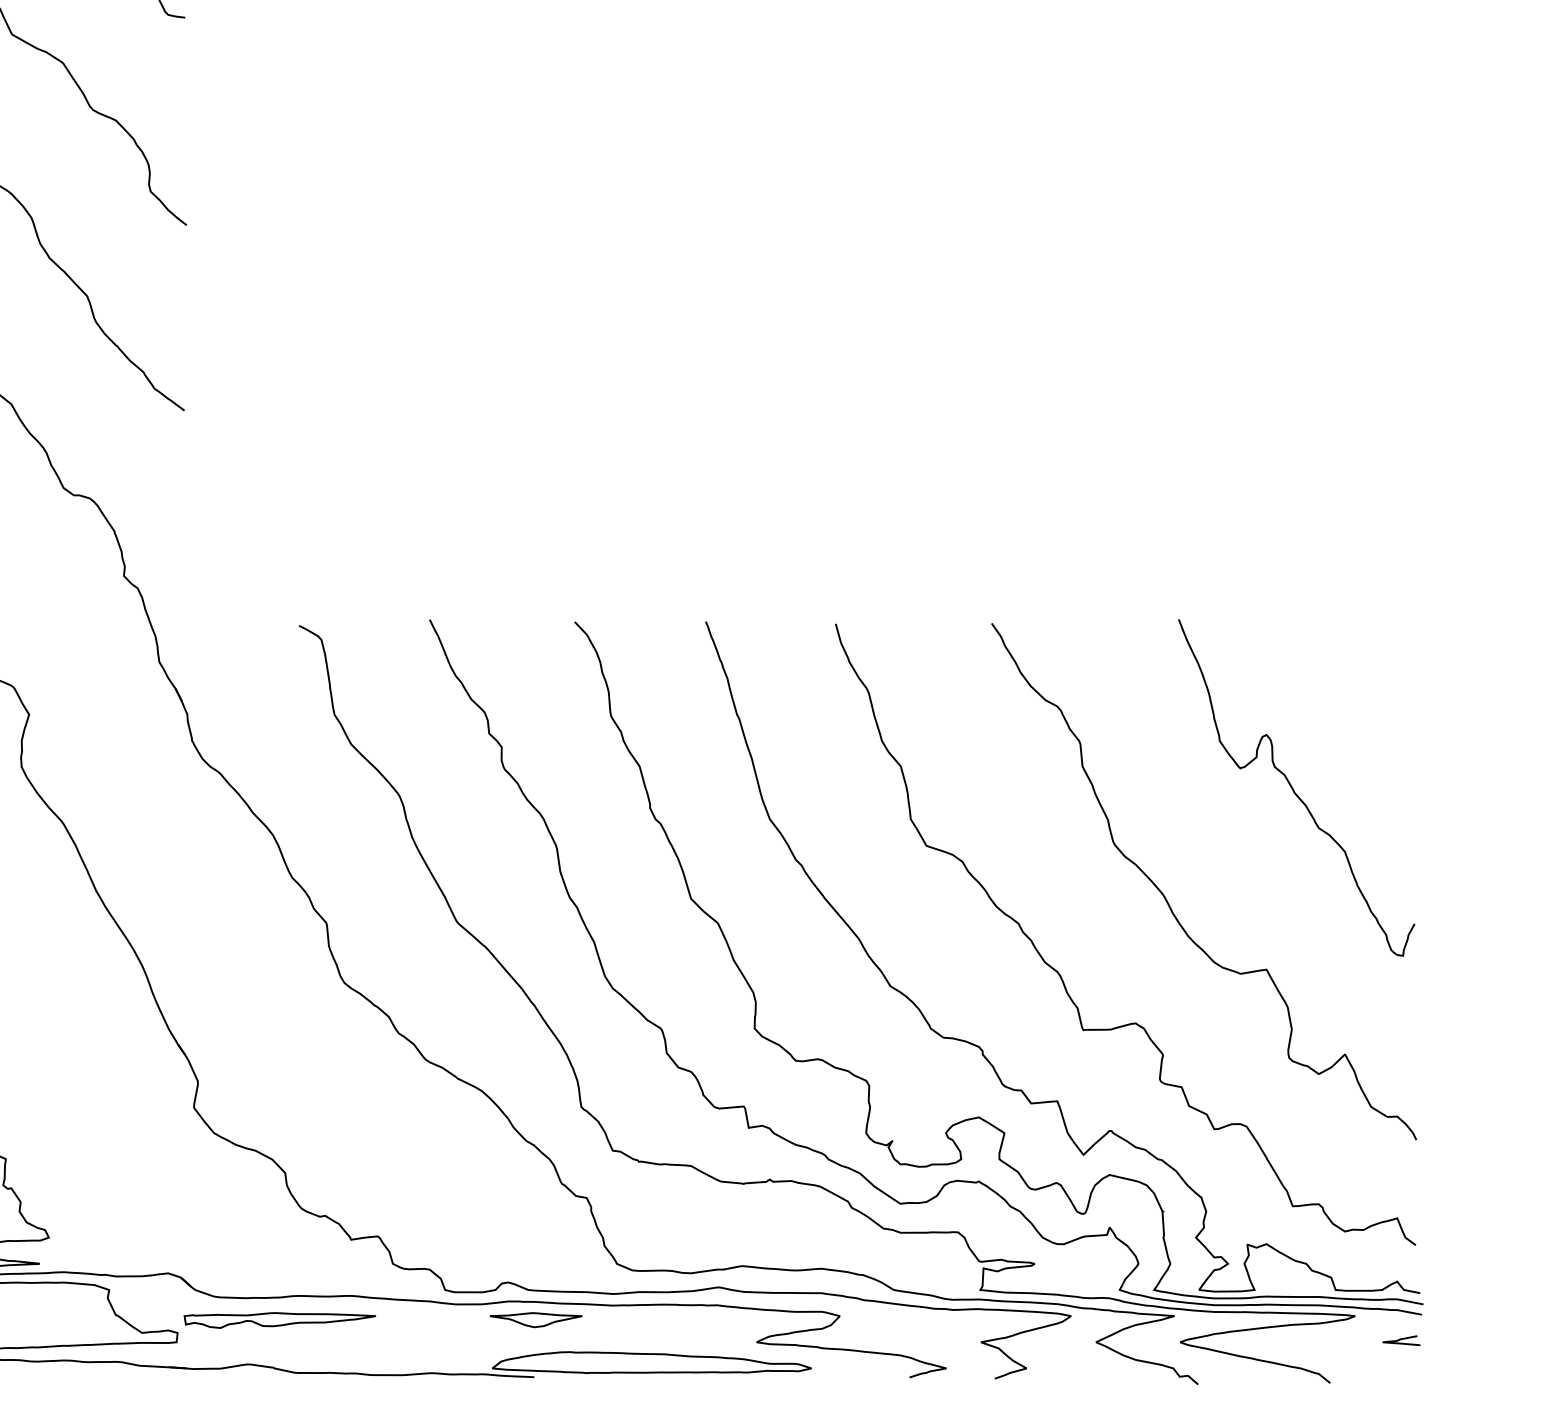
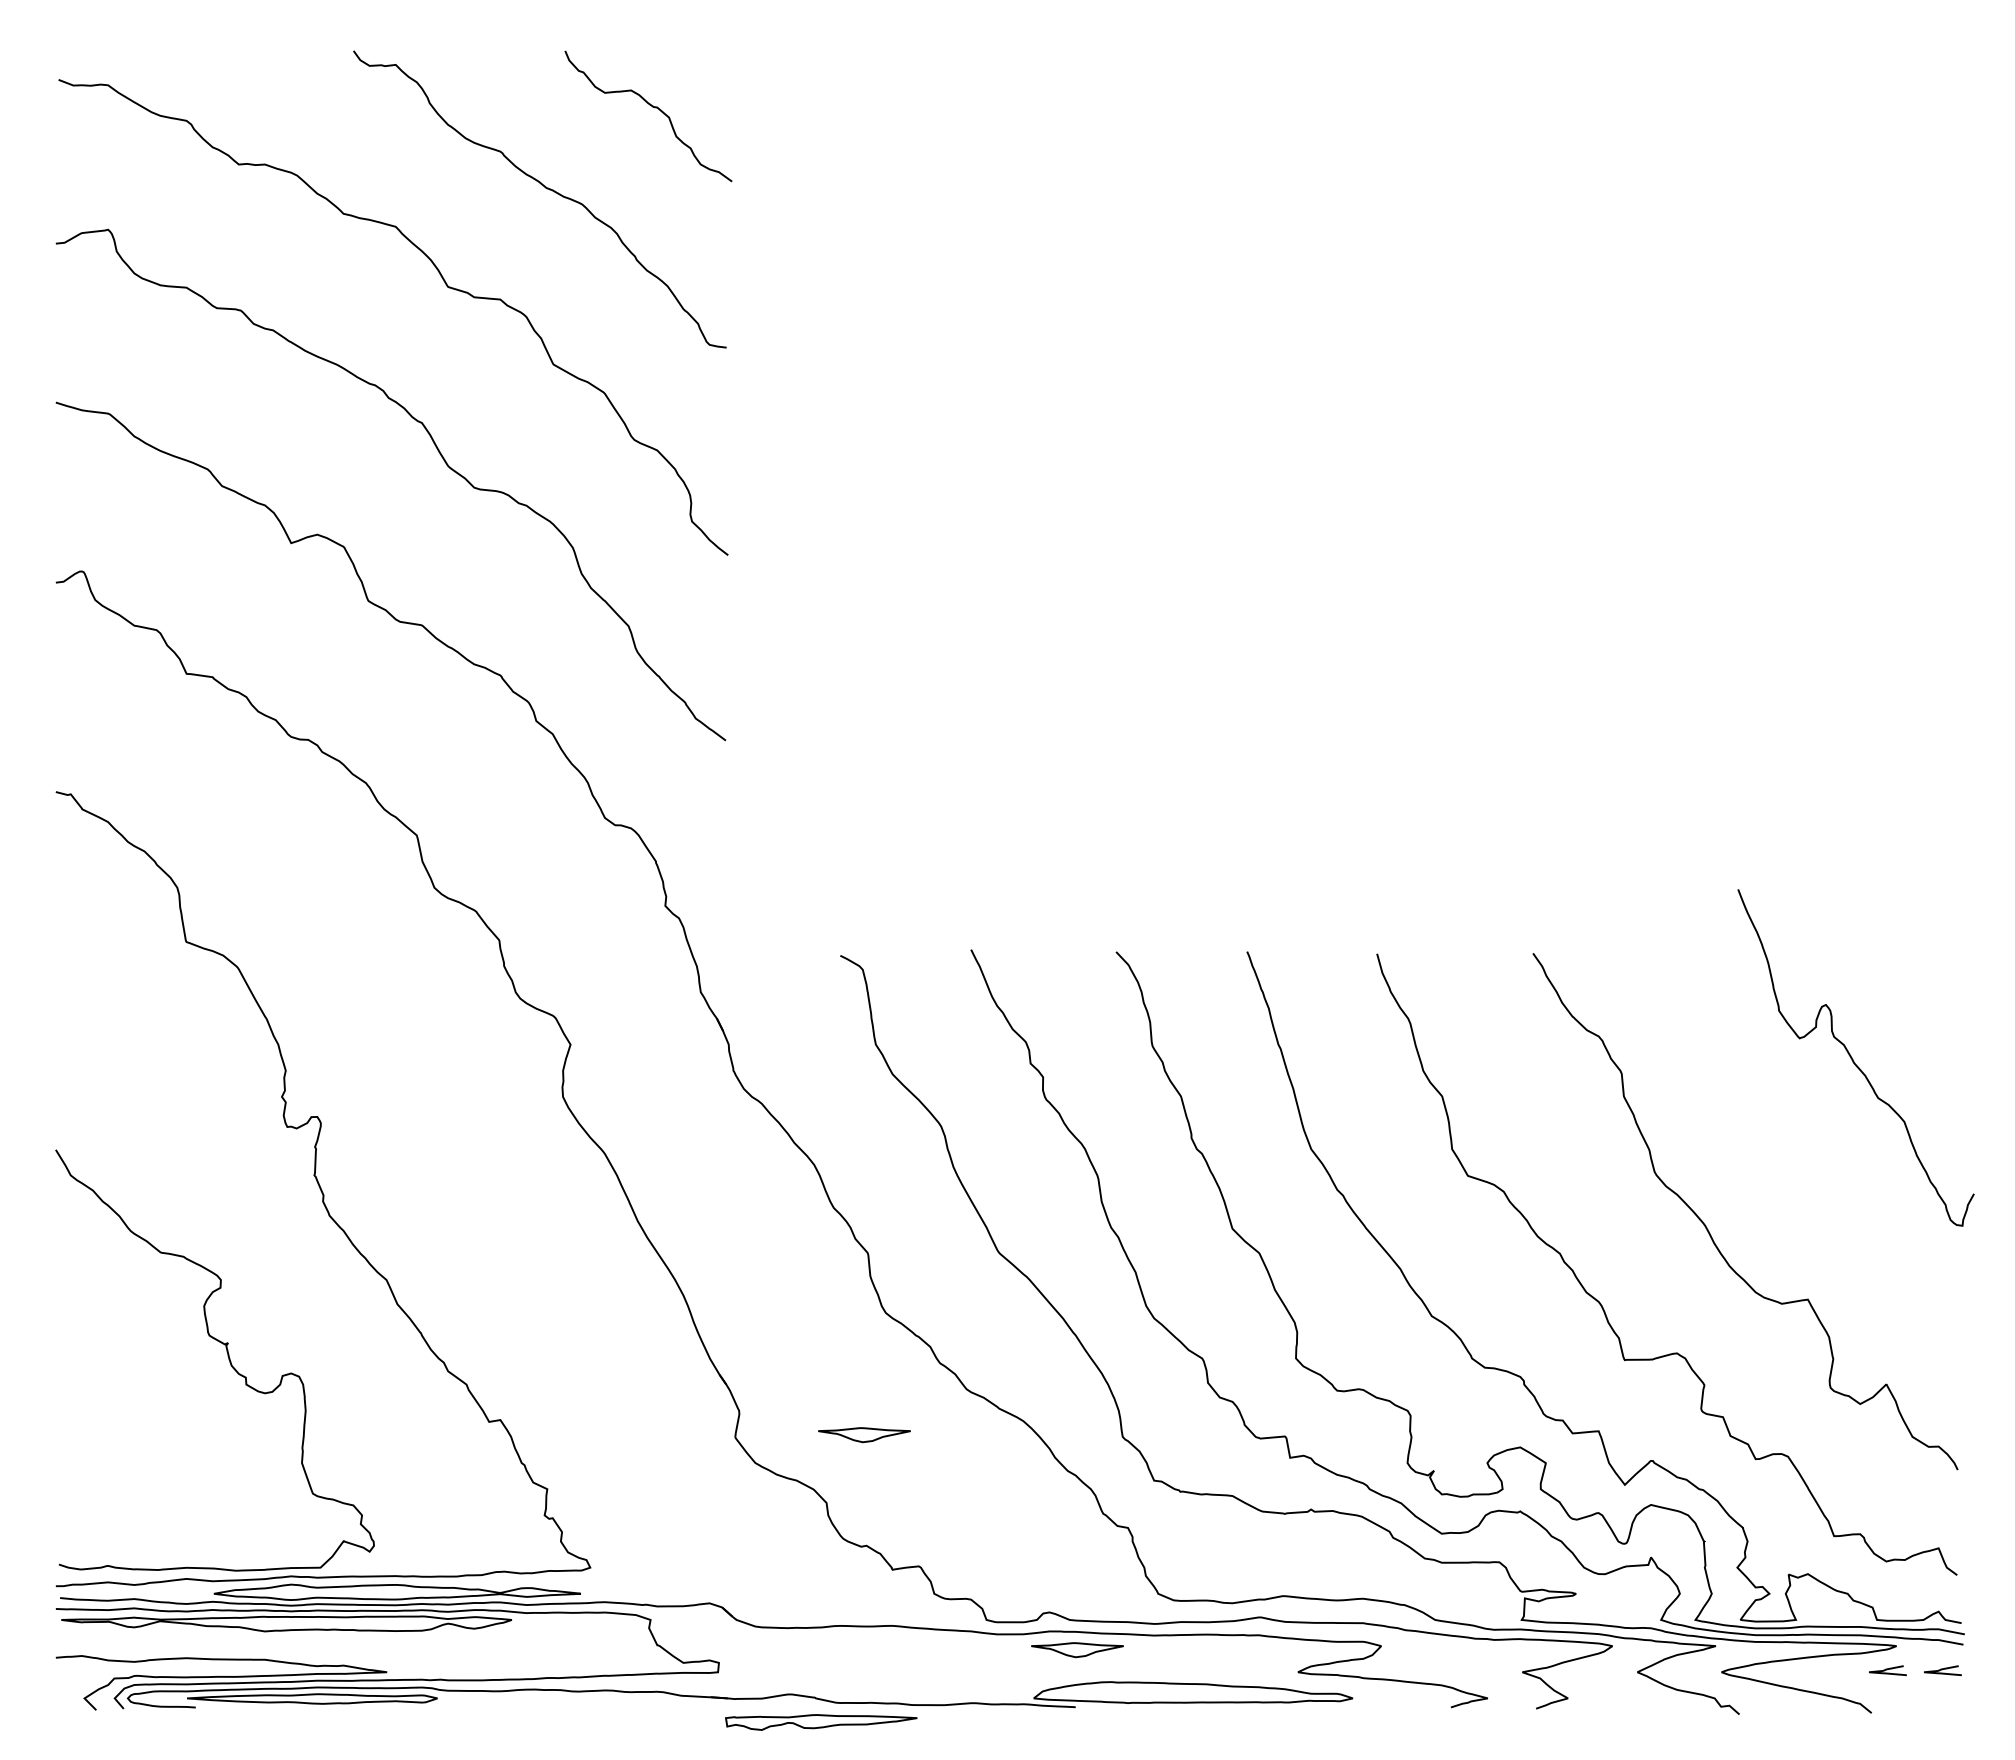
curve: (1294, 789) -> (1853, 1059), moved
part: (323, 1105) -> (864, 1435), added
part: (280, 1320) -> (821, 1722), moved
curve: (1346, 1340) -> (1887, 1670), added

